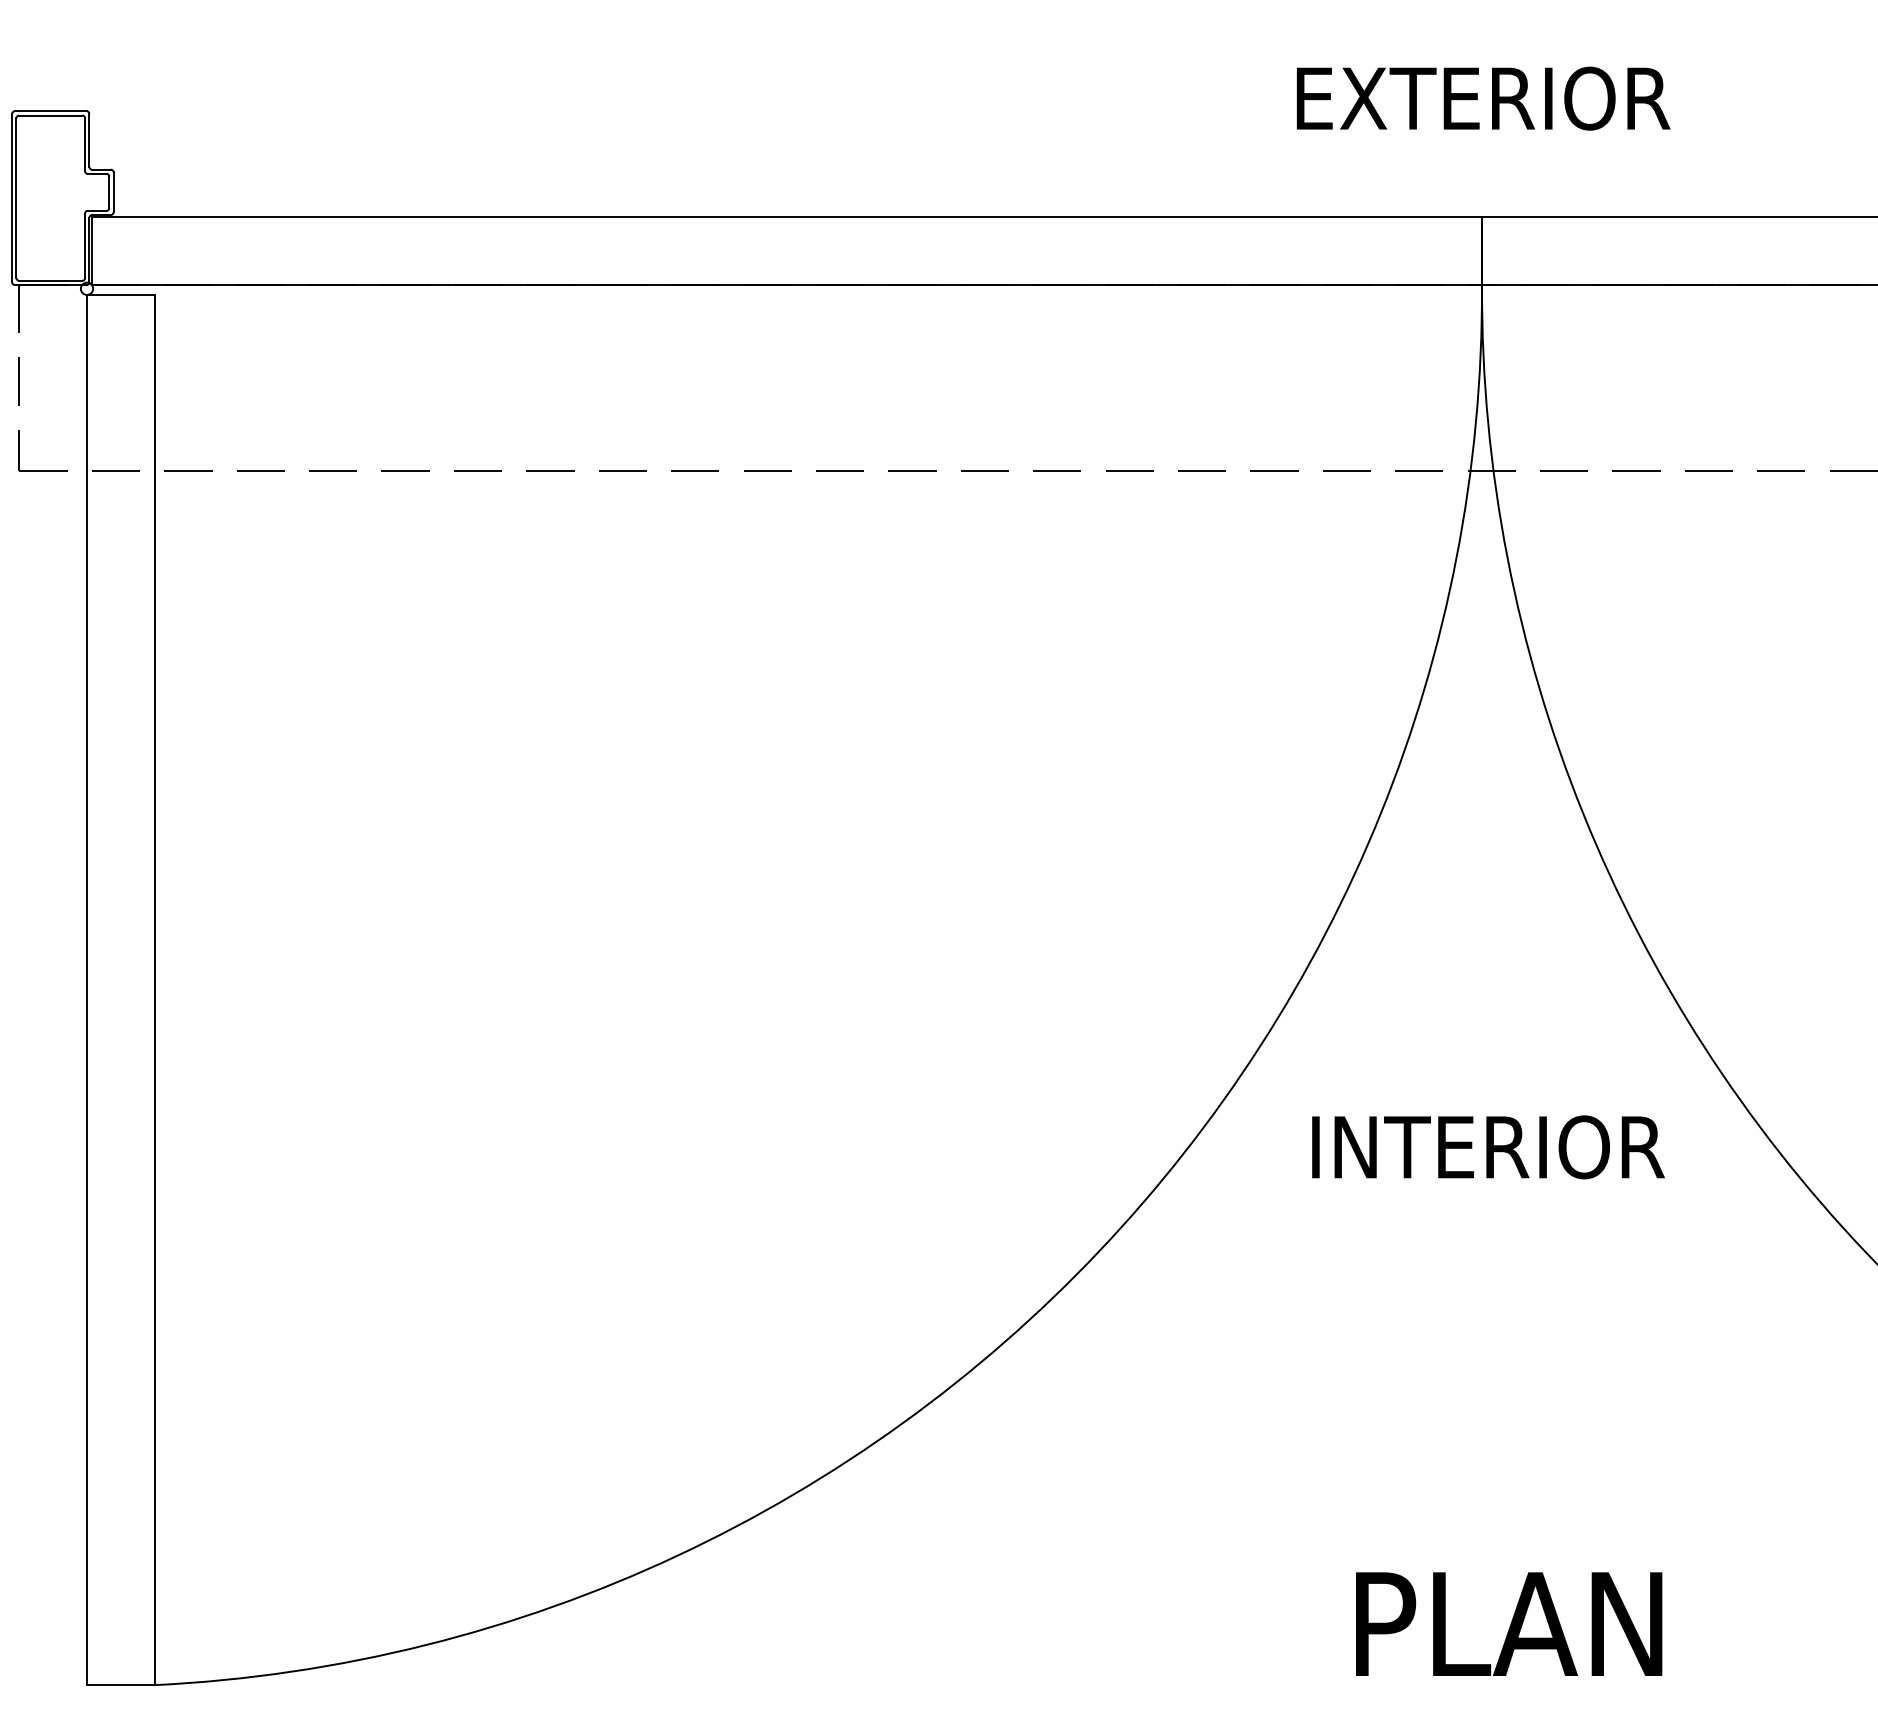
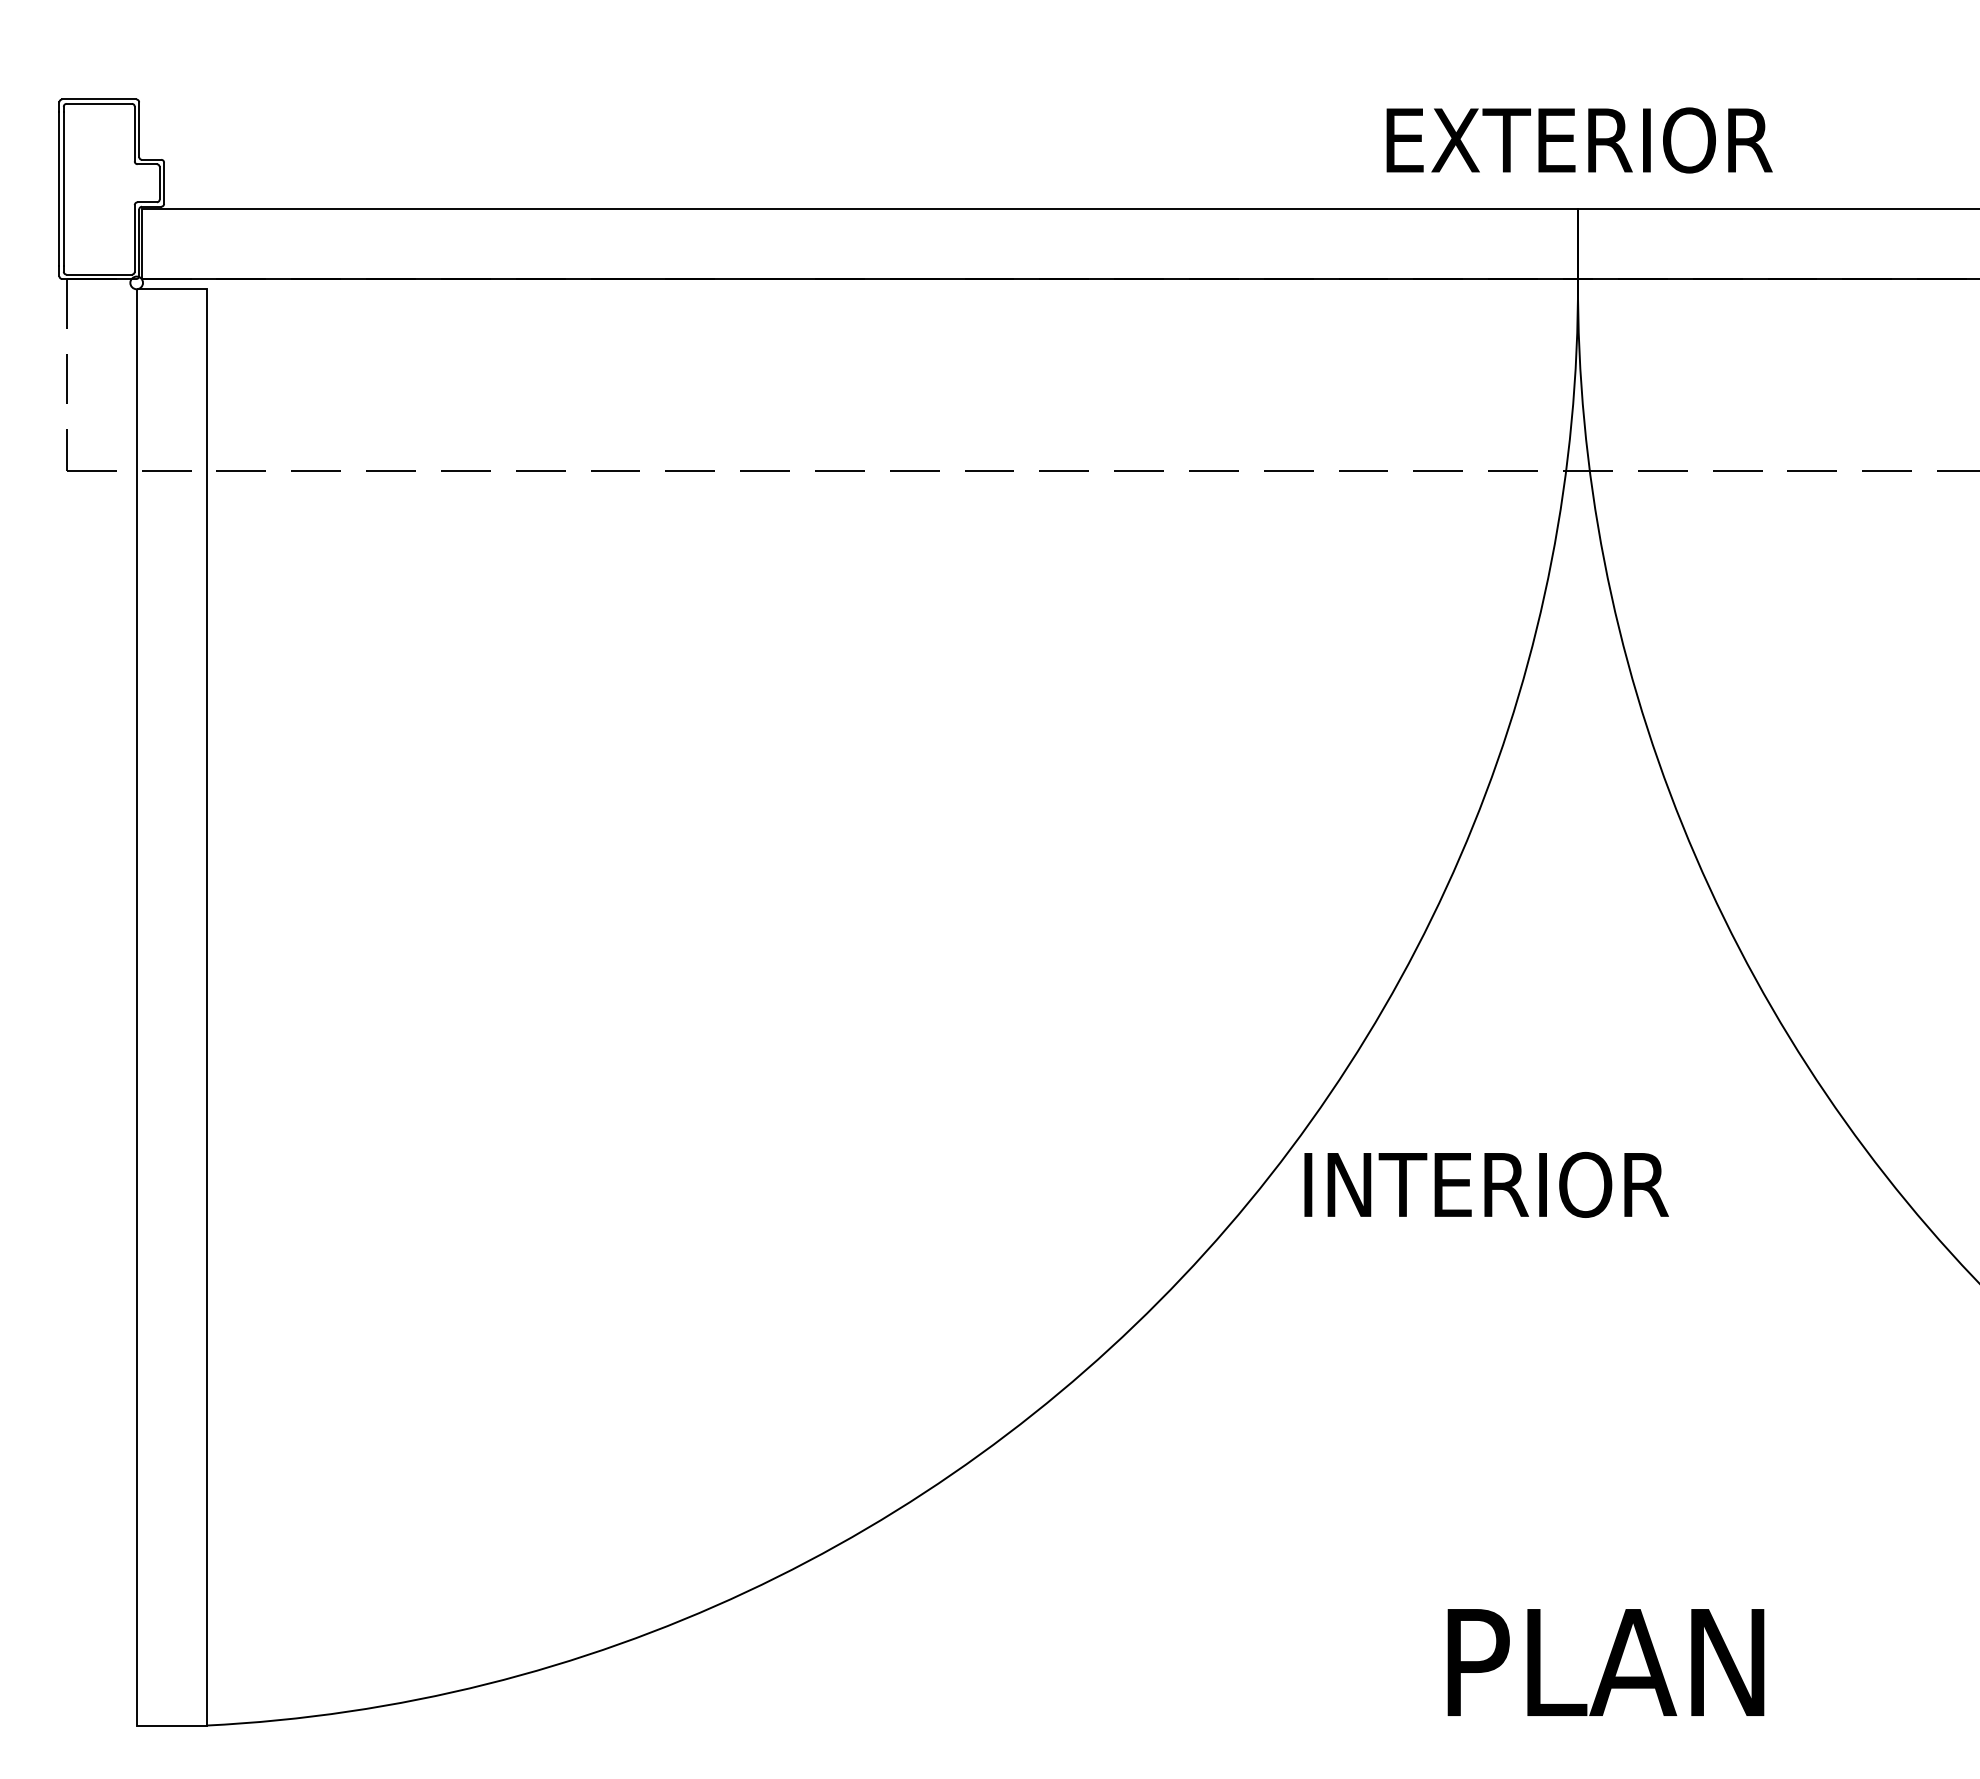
text: (1483, 98) -> (1579, 140), moved
text: (1488, 1146) -> (1486, 1184), moved

